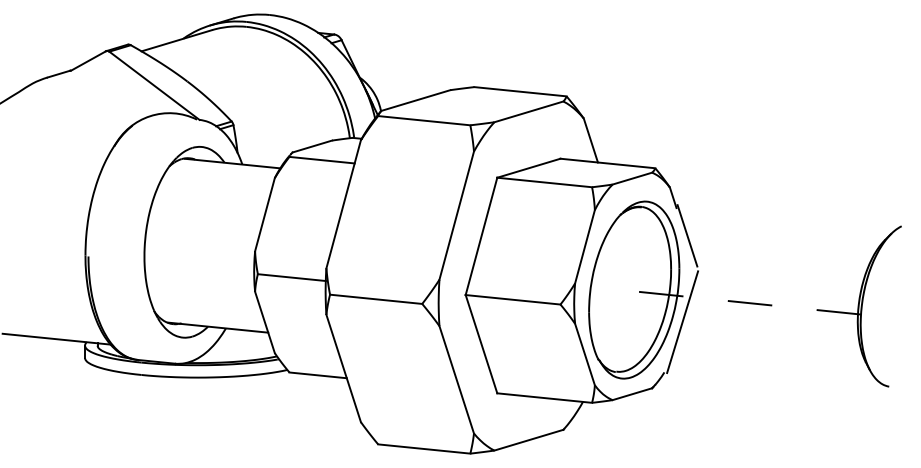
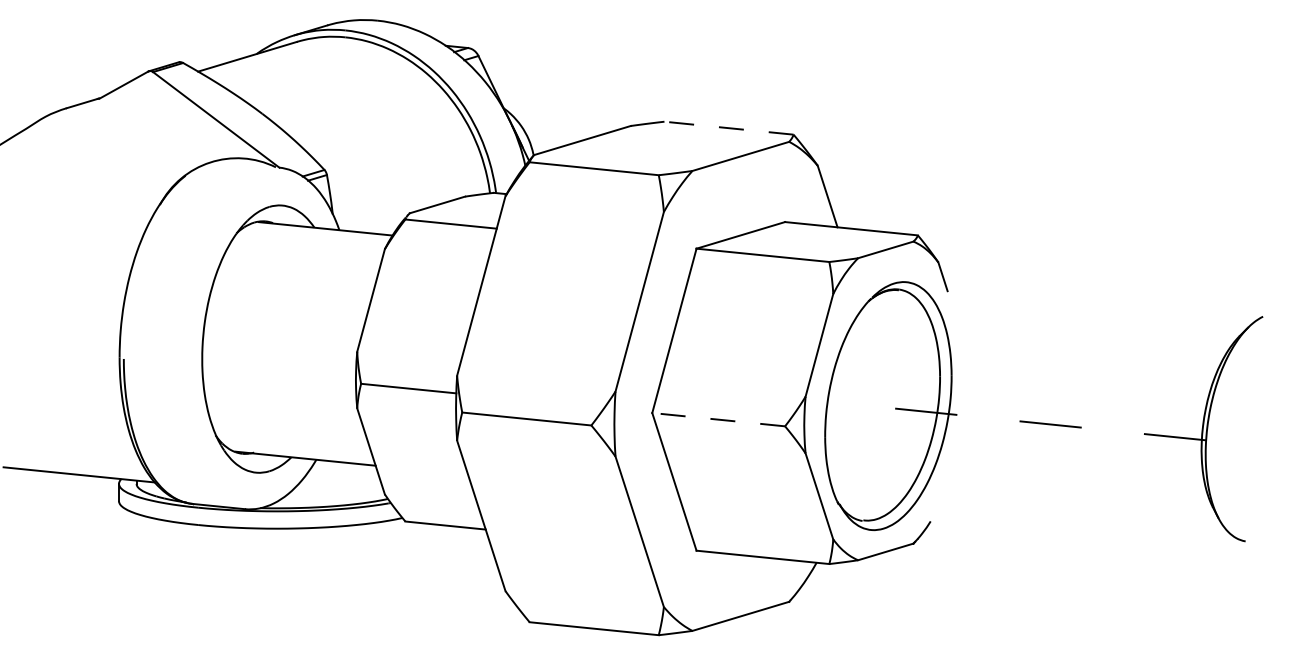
line: (520, 91) -> (729, 128), solid -> dashed
line: (687, 236) -> (962, 330), removed
line: (512, 299) -> (718, 419), solid -> dashed
line: (682, 321) -> (955, 450), removed

